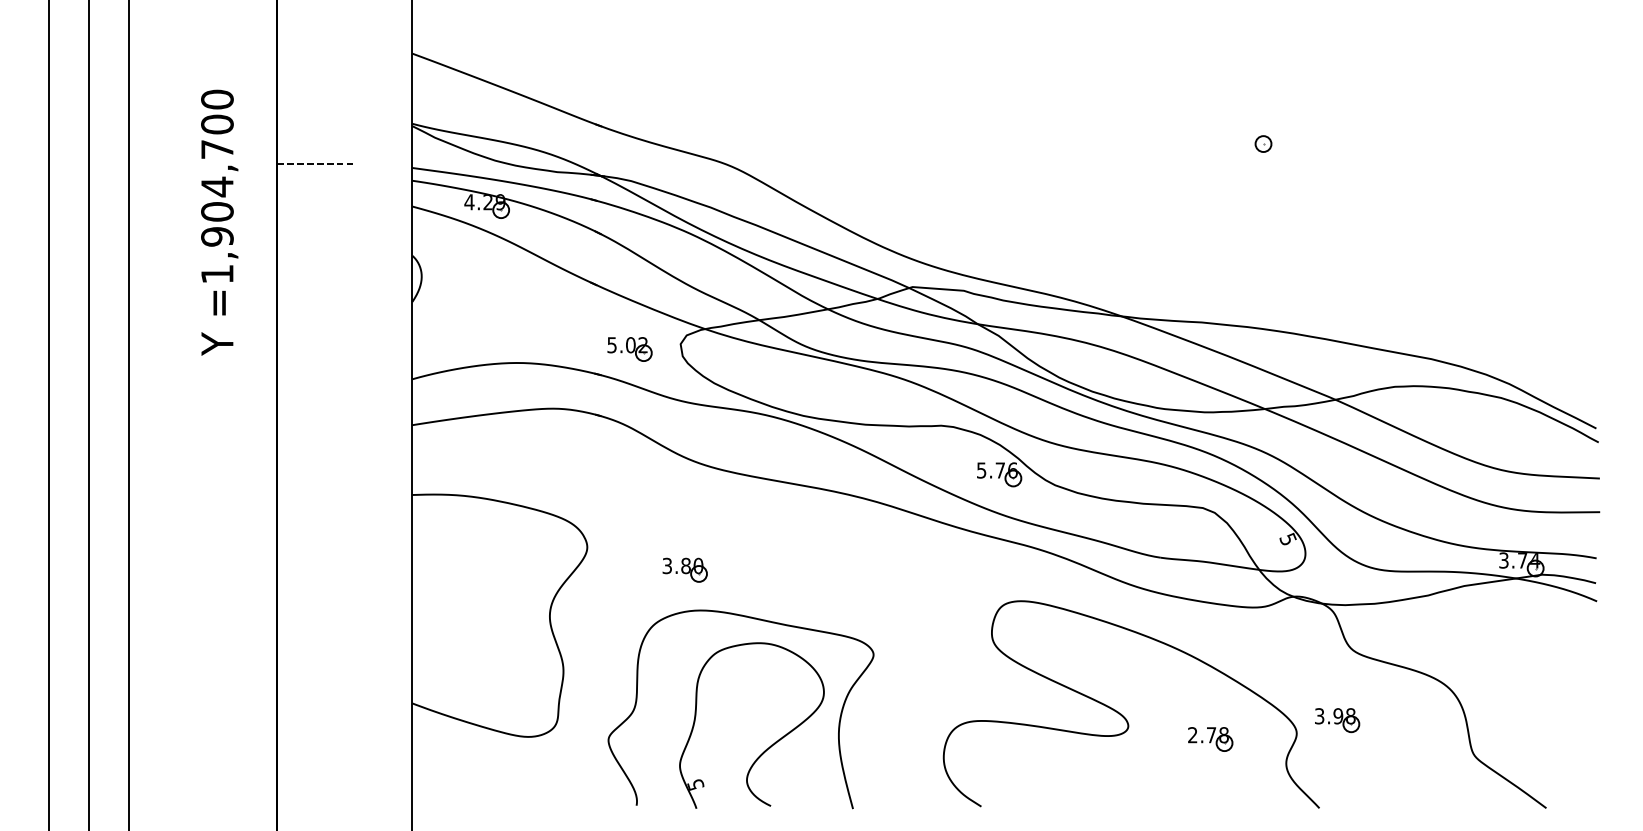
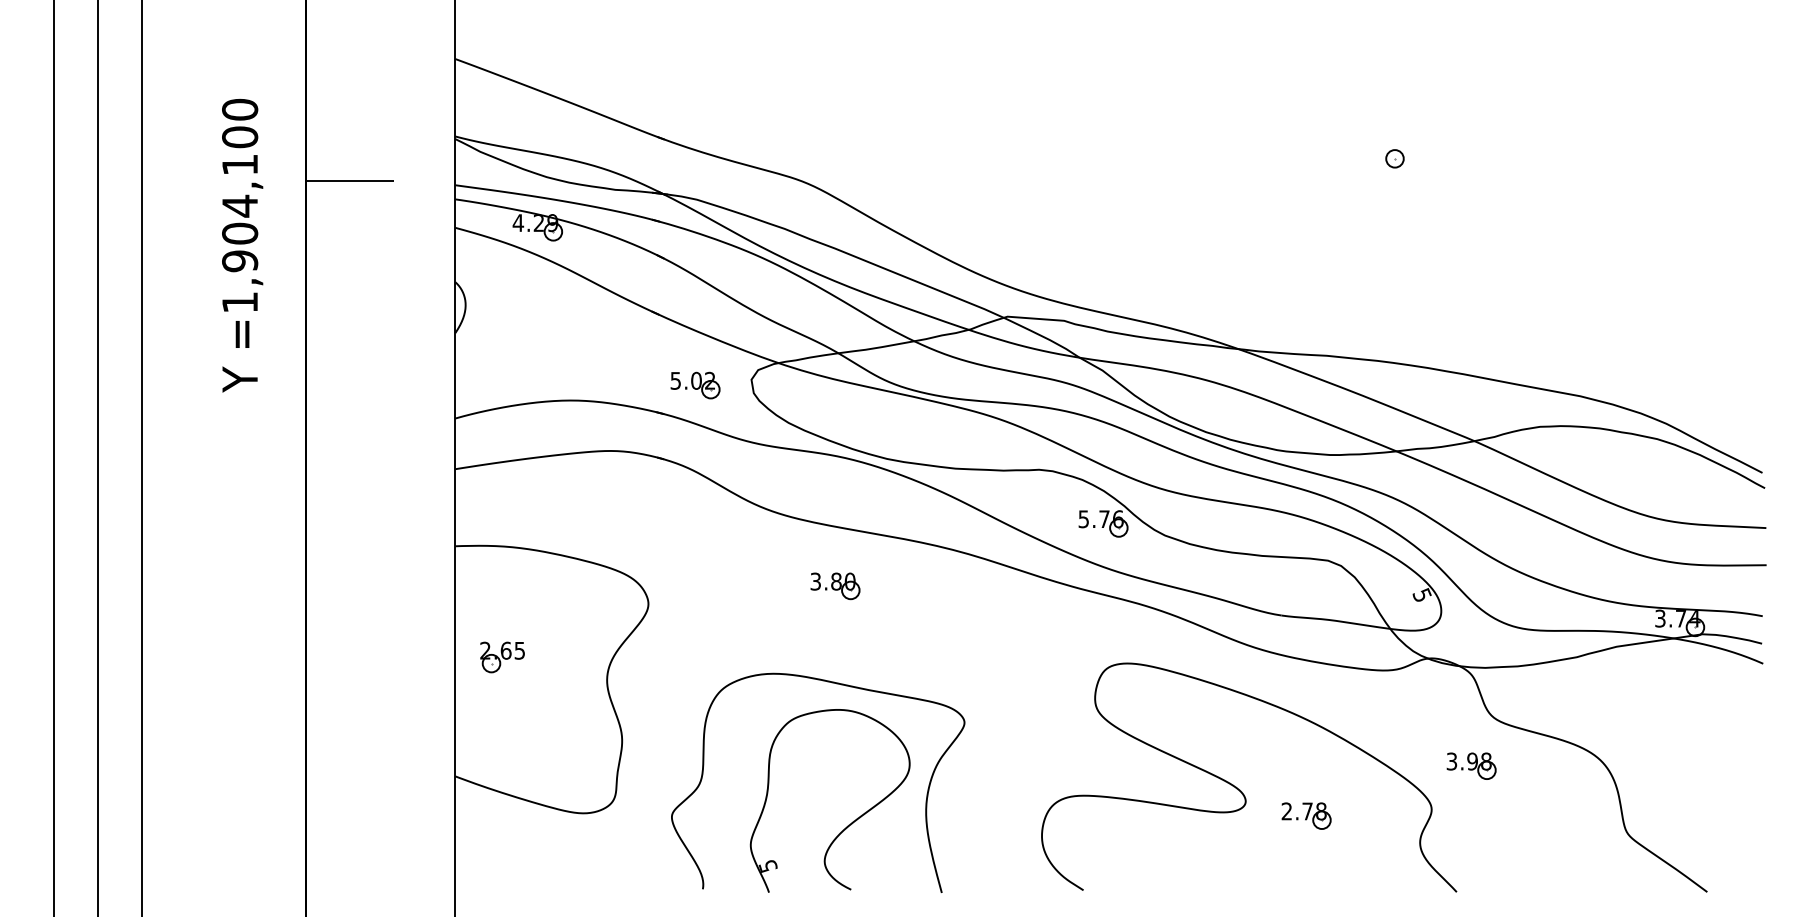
text: (216, 149) -> (239, 164), =1,904,700 -> =1,904,100
line: (317, 163) -> (350, 180), dashed -> solid
part: (685, 570) -> (835, 586), moved
part: (455, 595) -> (502, 657), added
part: (1337, 719) -> (1471, 765), moved
part: (1210, 738) -> (1306, 815), moved

